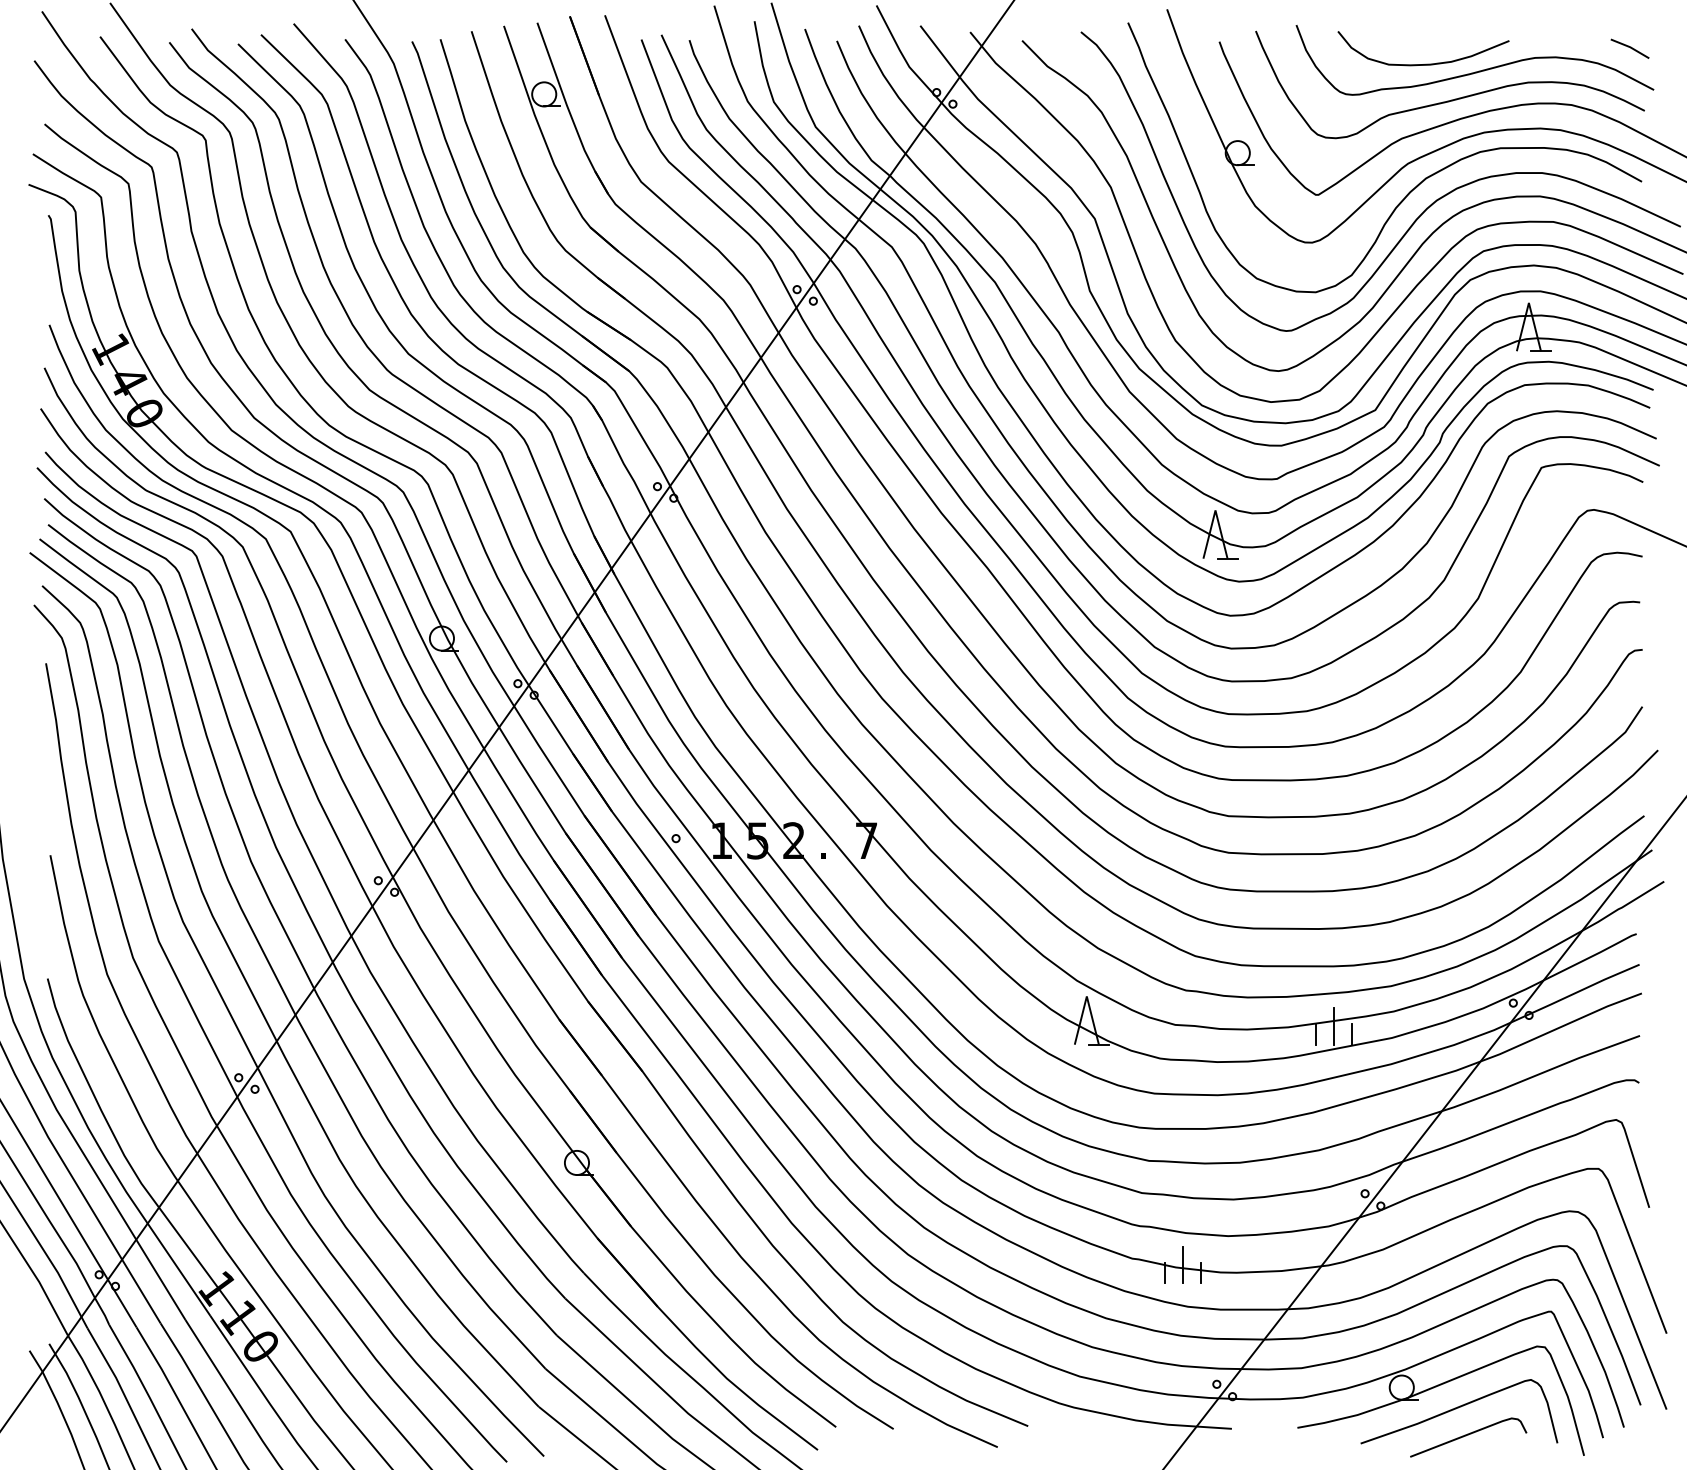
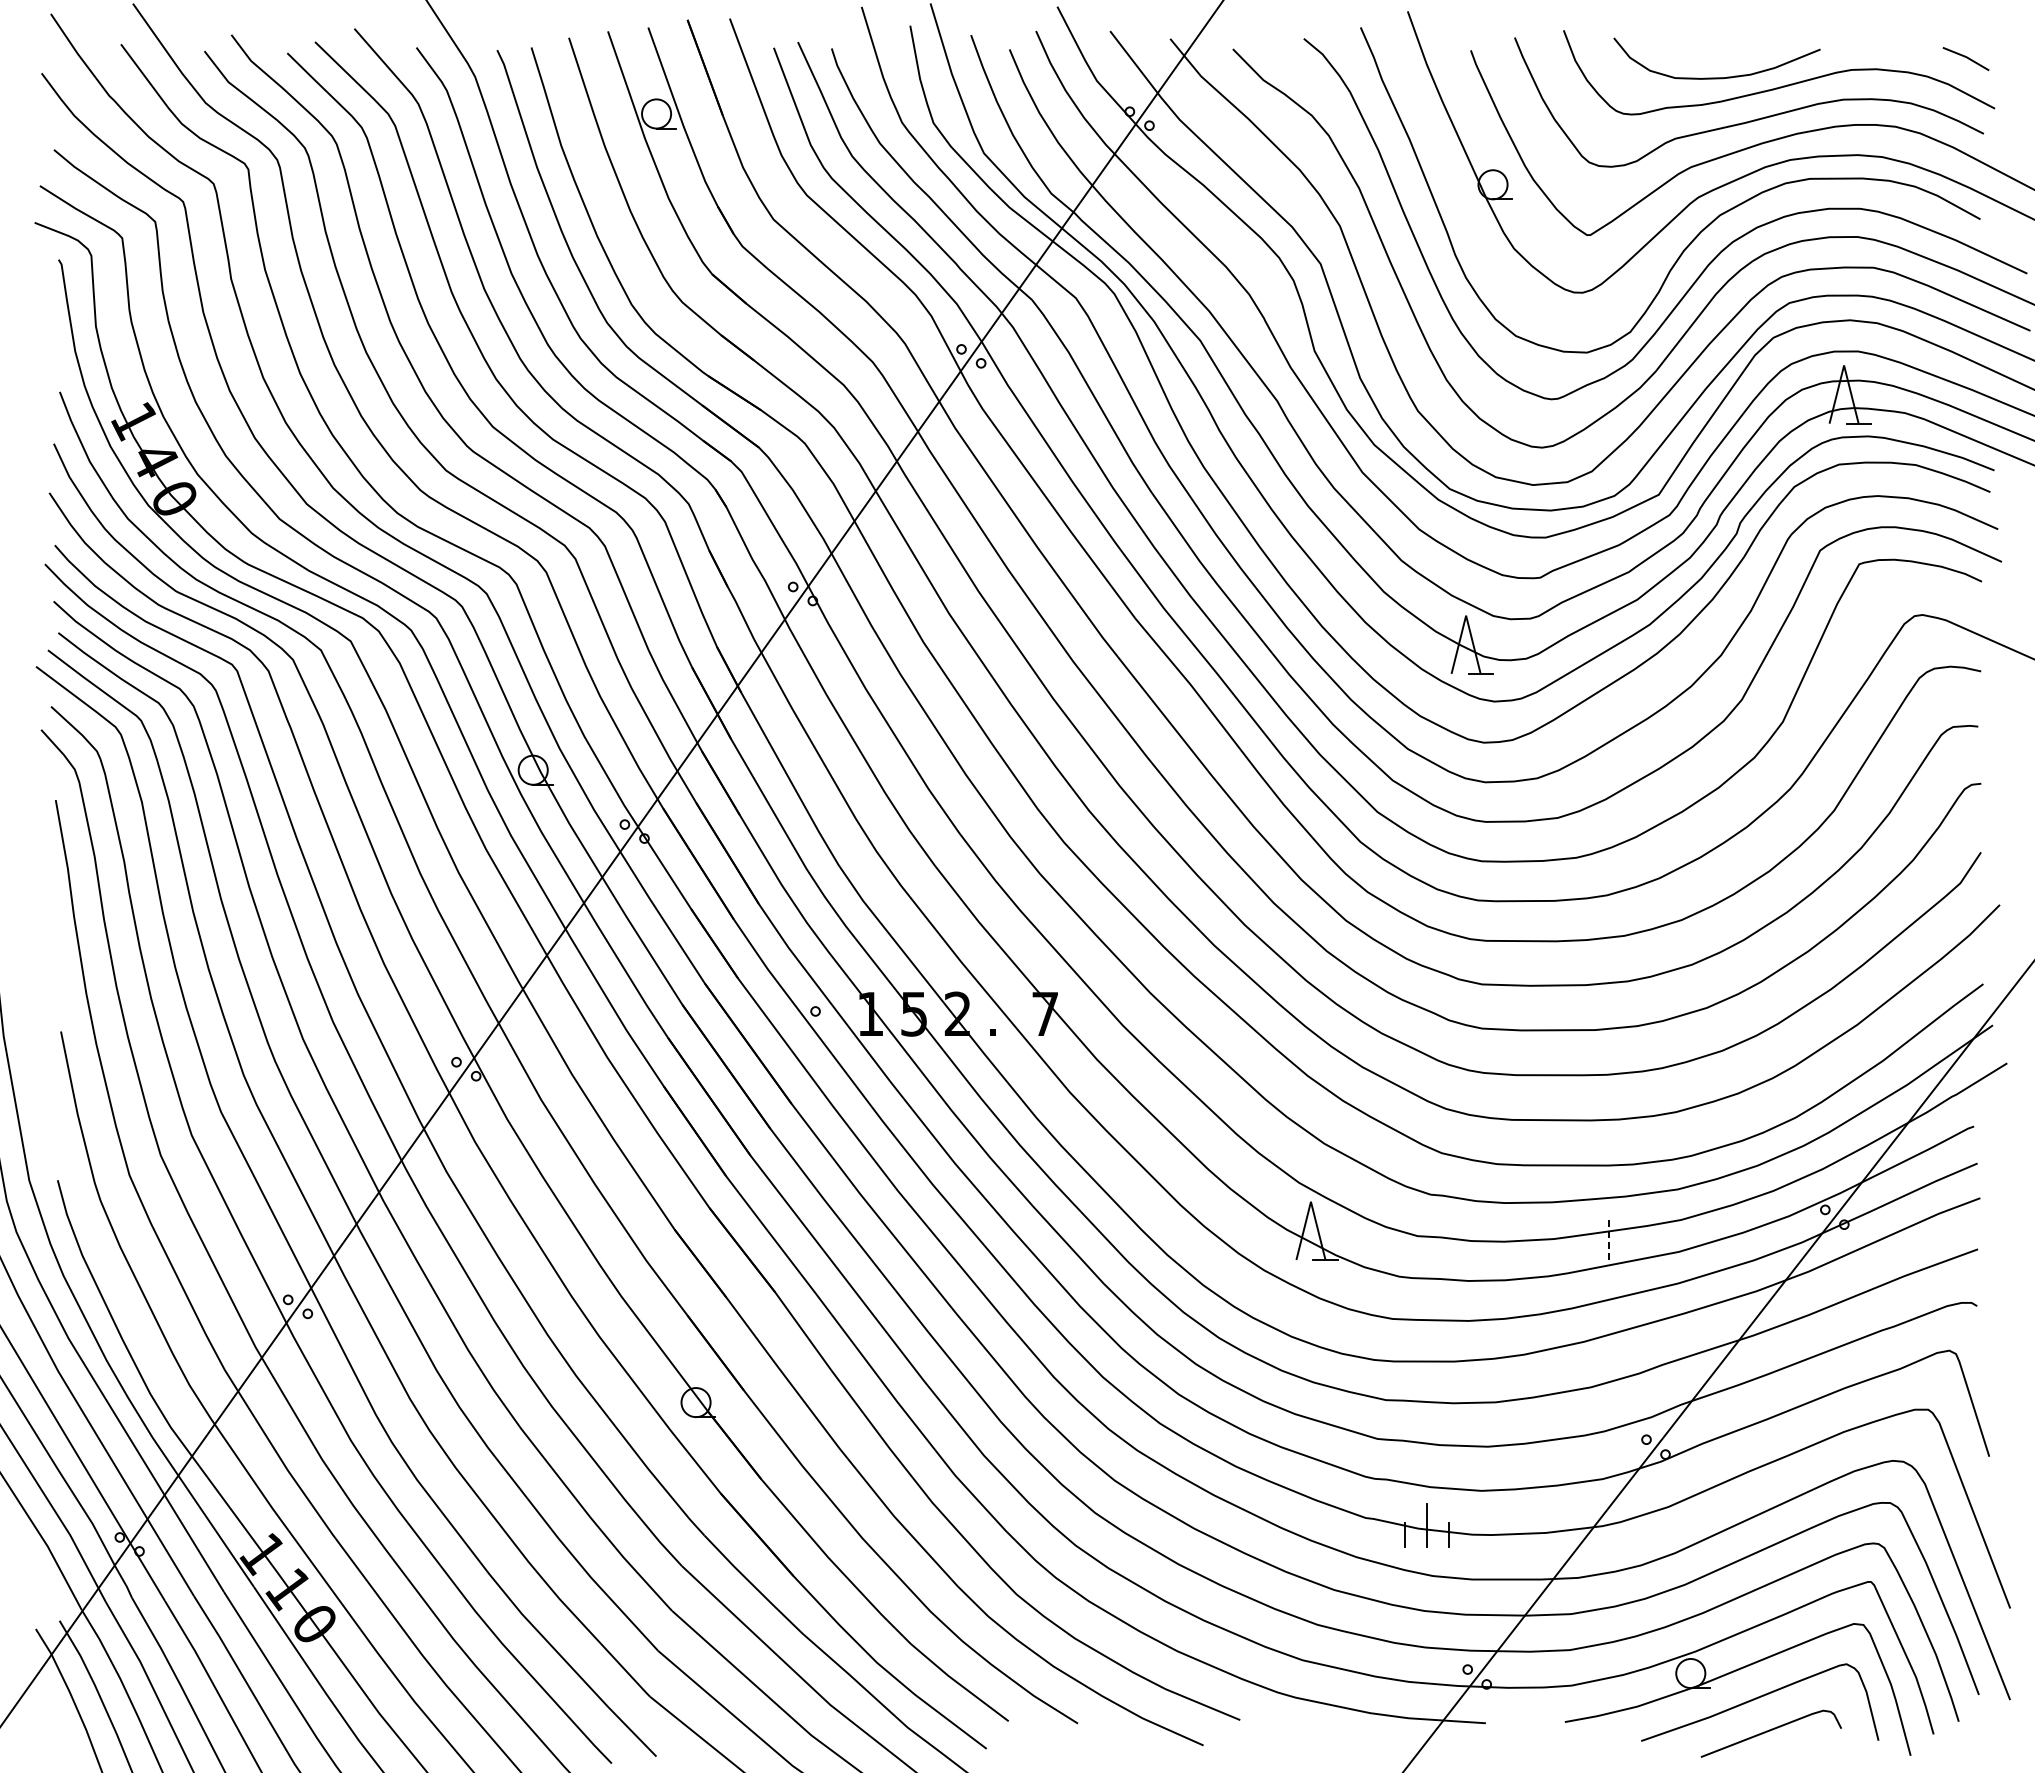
line: (1333, 1026) -> (1608, 1238), solid -> dashed
line: (1315, 1034) -> (1586, 1247), removed
line: (1351, 1034) -> (1630, 1247), removed

